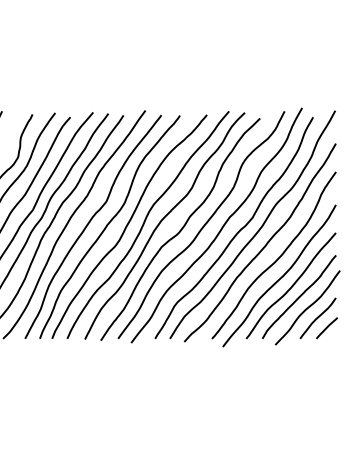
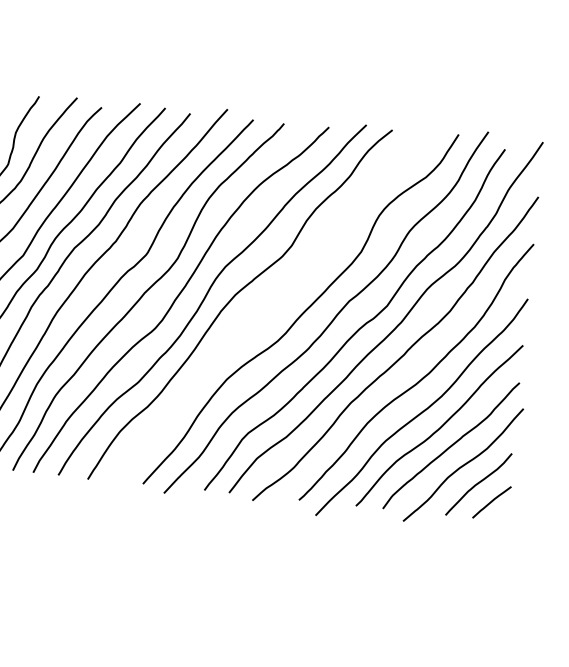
curve: (180, 229) -> (265, 313), removed

